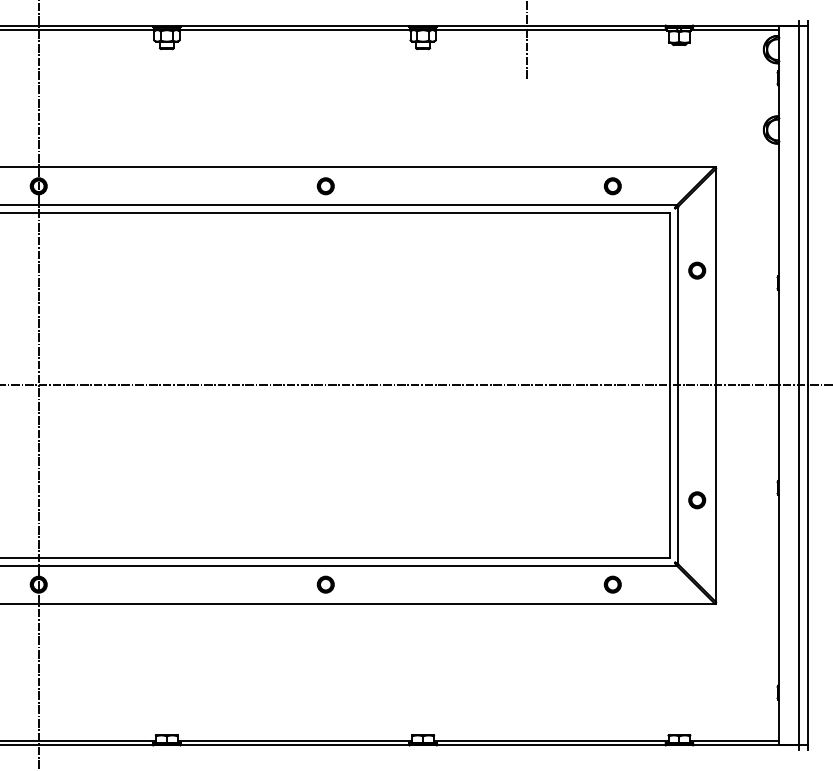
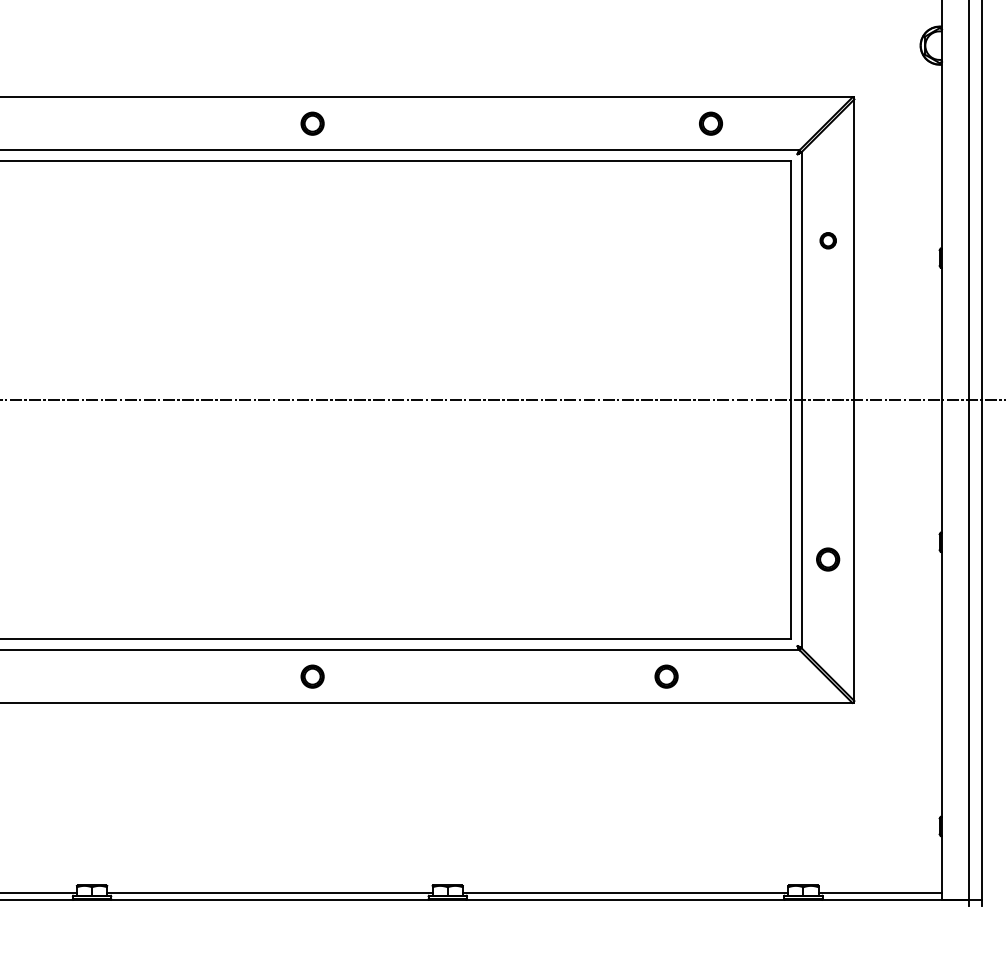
part: (697, 270) -> (828, 240), size x0.7
part: (612, 584) -> (666, 676), moved

